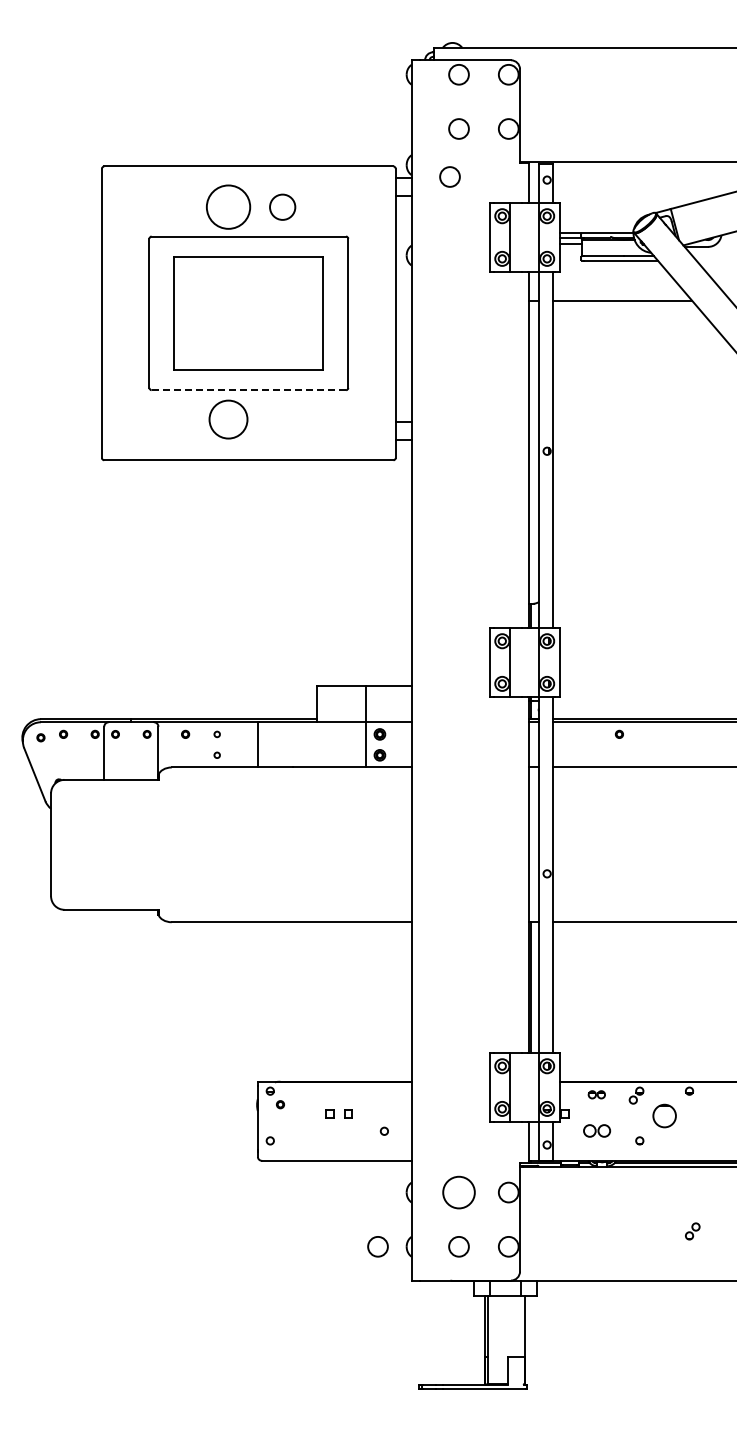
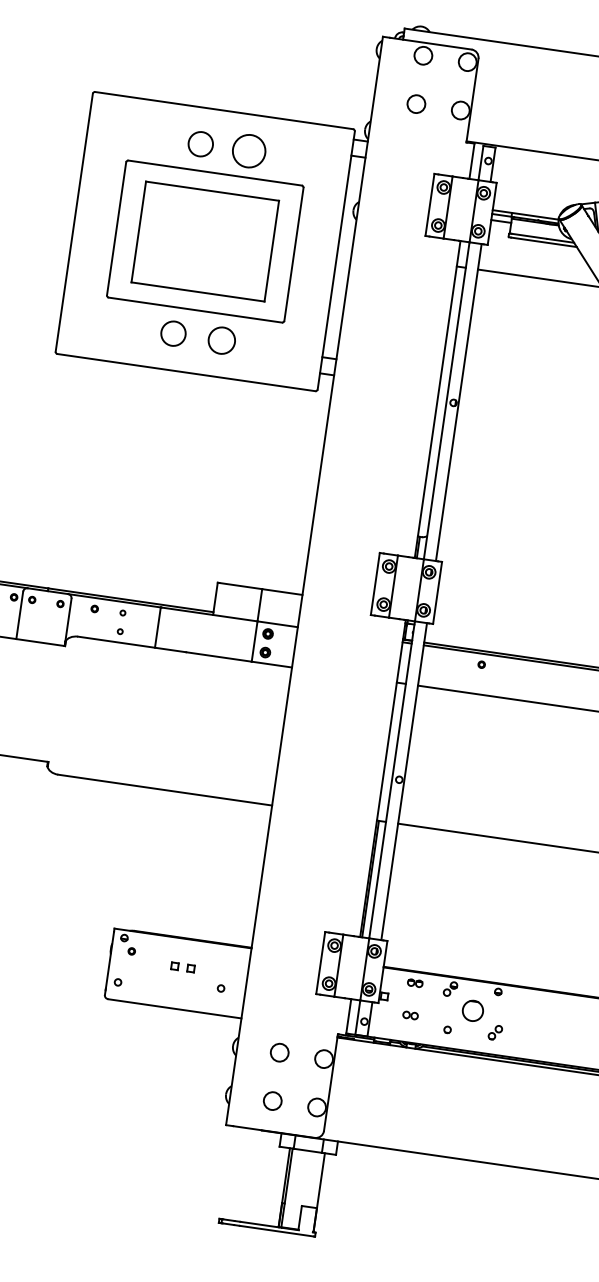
circle: (449, 176) -> (401, 145), removed
circle: (228, 206) -> (200, 143), size x0.62
circle: (282, 207) -> (248, 151), size x1.43
line: (249, 390) -> (195, 310), dashed -> solid
circle: (228, 419) -> (173, 333), size x0.71
circle: (282, 419) -> (221, 340), added
part: (596, 1130) -> (410, 1015), size x0.62
circle: (458, 1192) -> (279, 1052), size x0.62
part: (692, 1231) -> (495, 1032), moved
circle: (377, 1246) -> (200, 1090), removed

